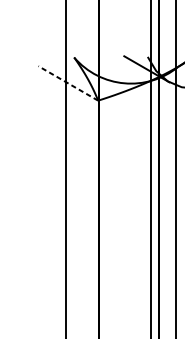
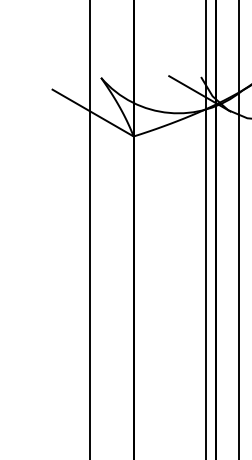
line: (68, 83) -> (93, 113), dashed -> solid

